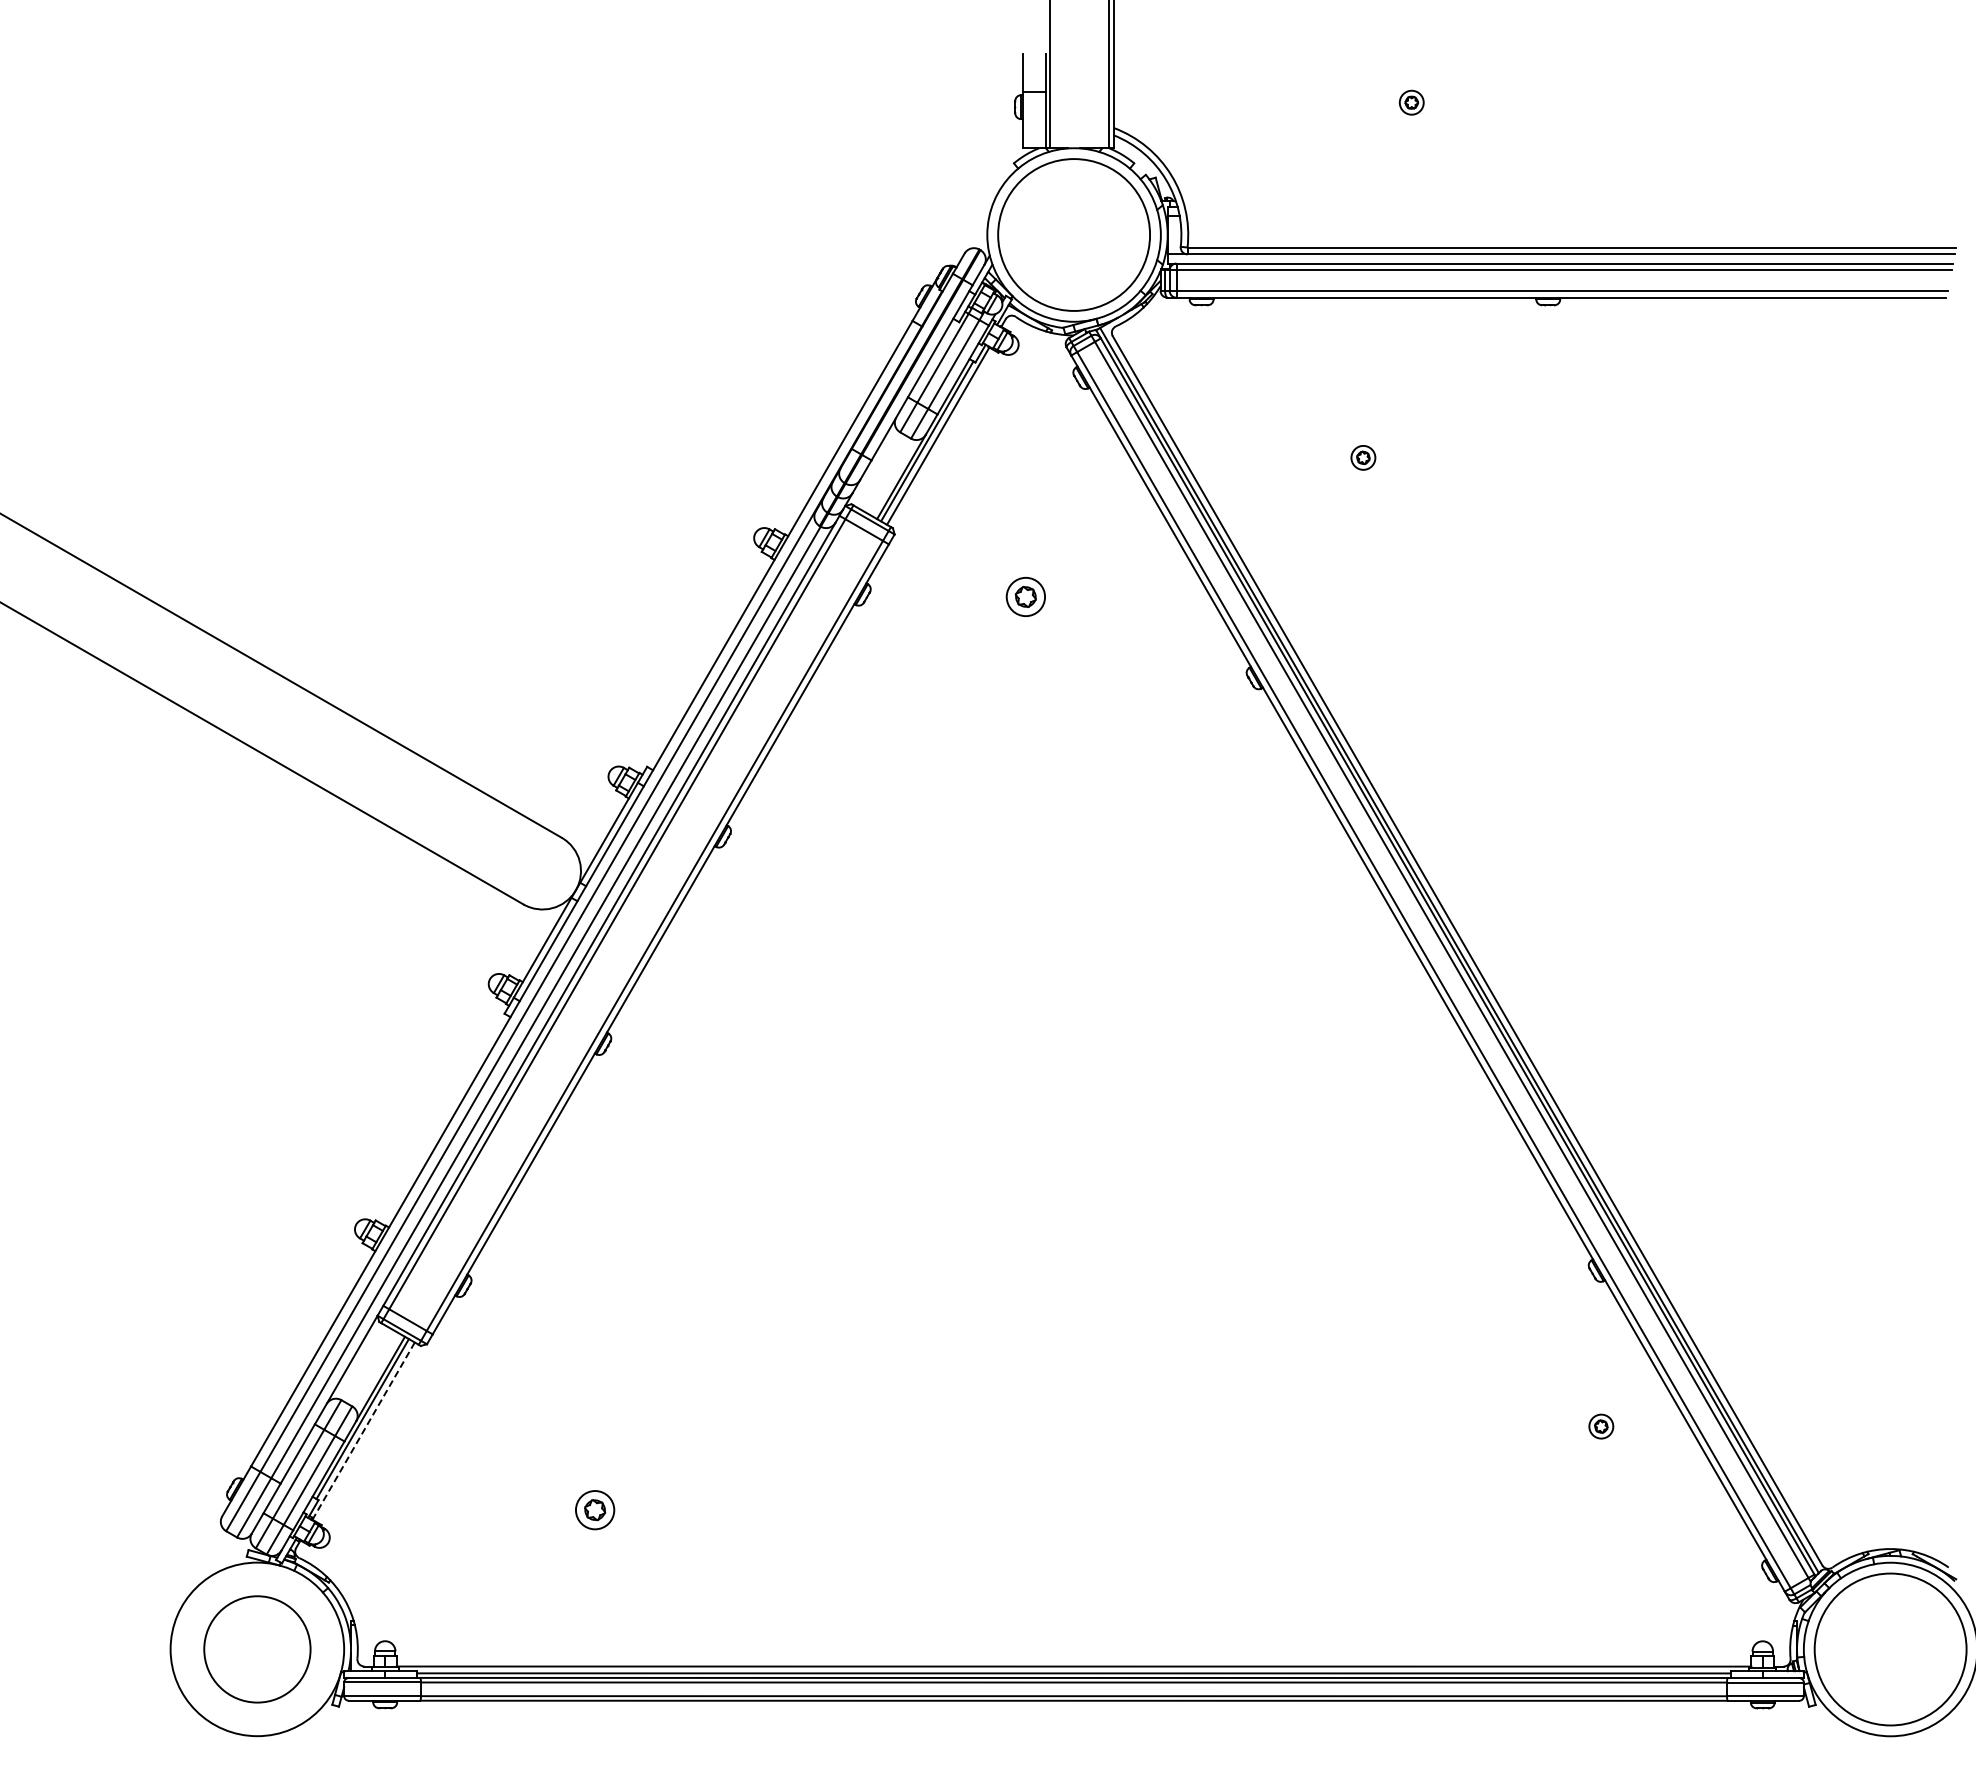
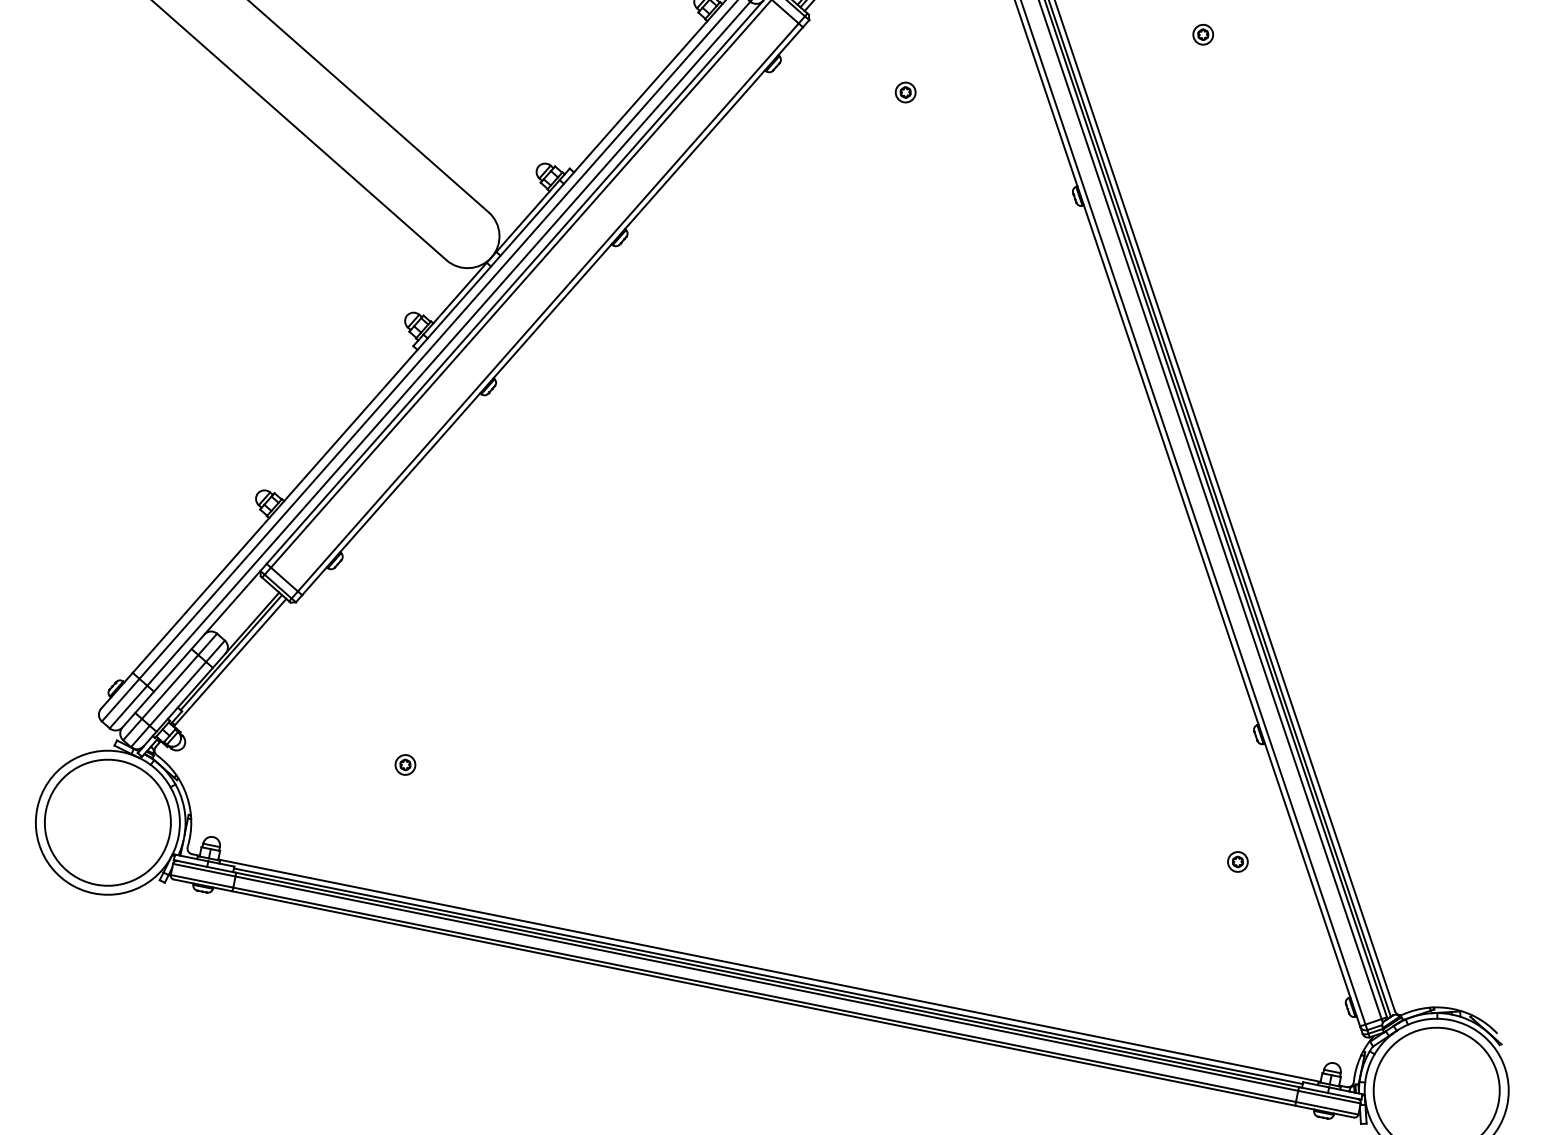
part: (1025, 596) -> (905, 92), size x0.62
line: (363, 1431) -> (229, 662), dashed -> solid
part: (594, 1510) -> (404, 765), size x0.62
circle: (257, 1649) -> (107, 822), size x1.43

